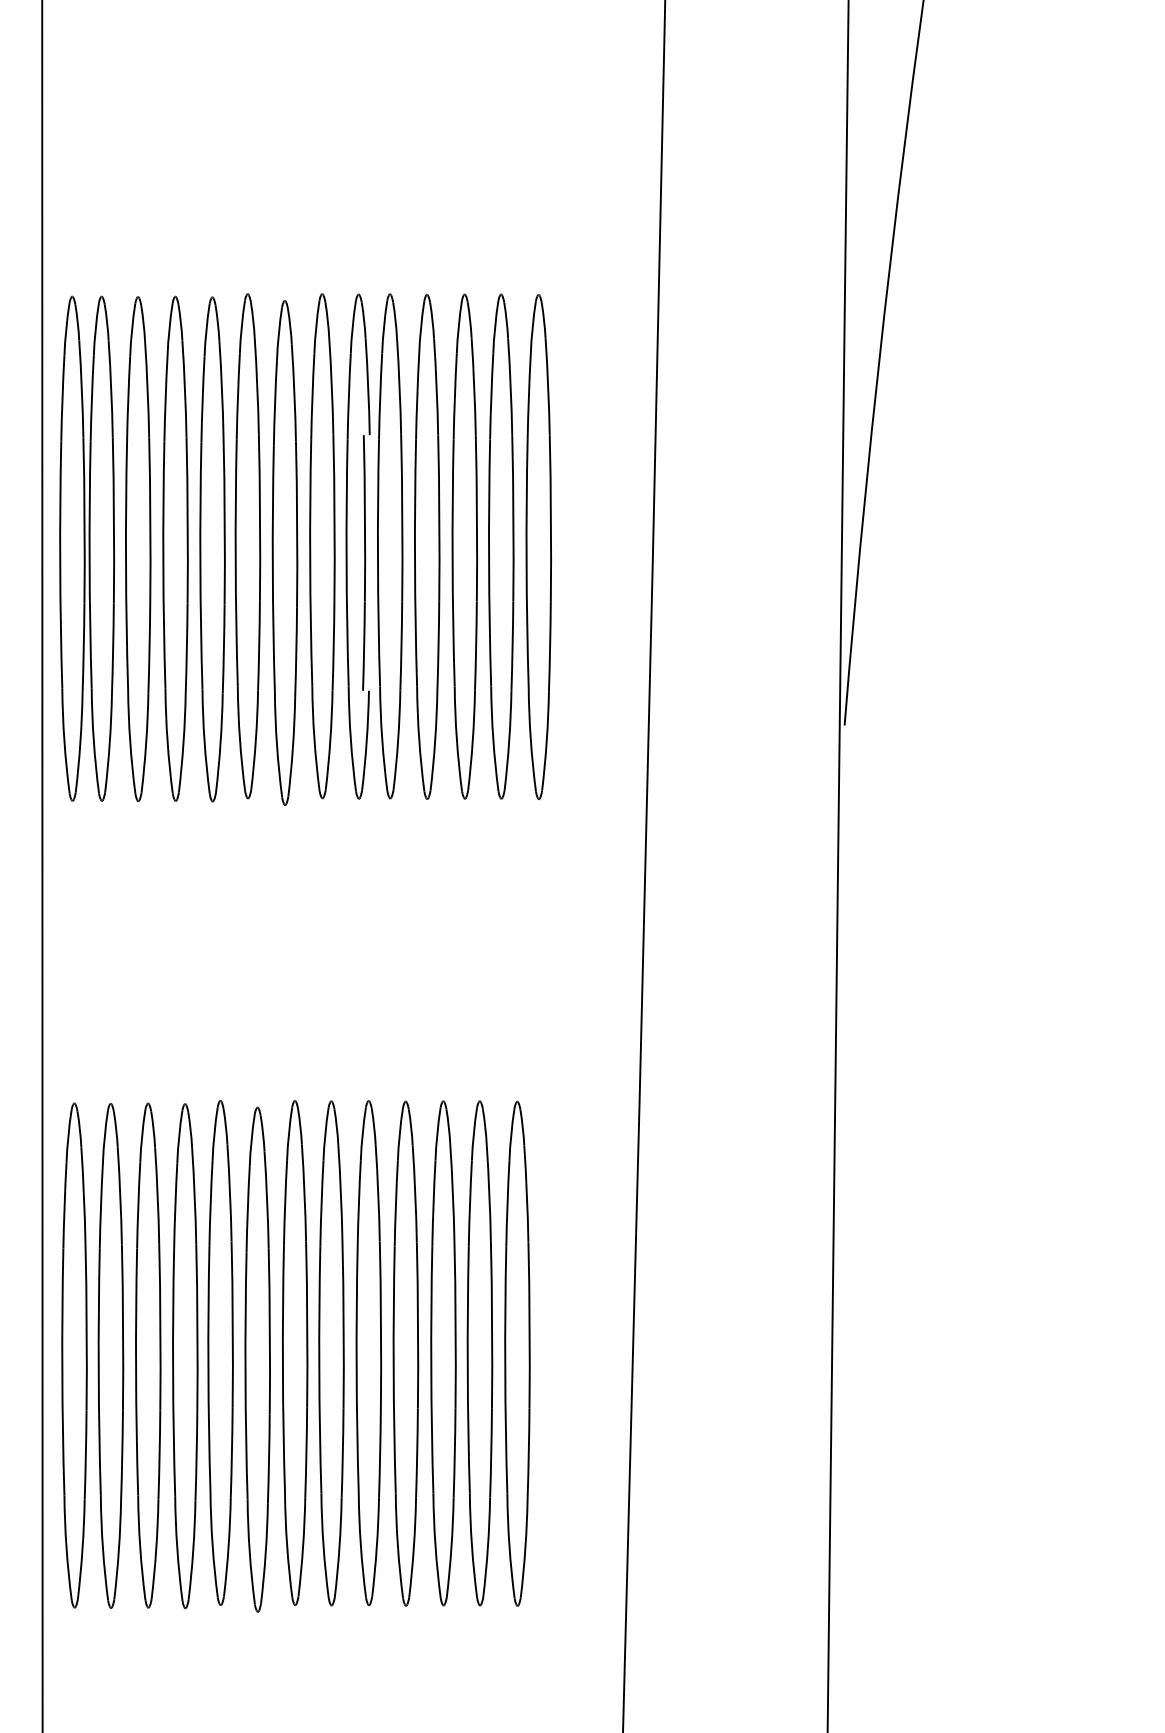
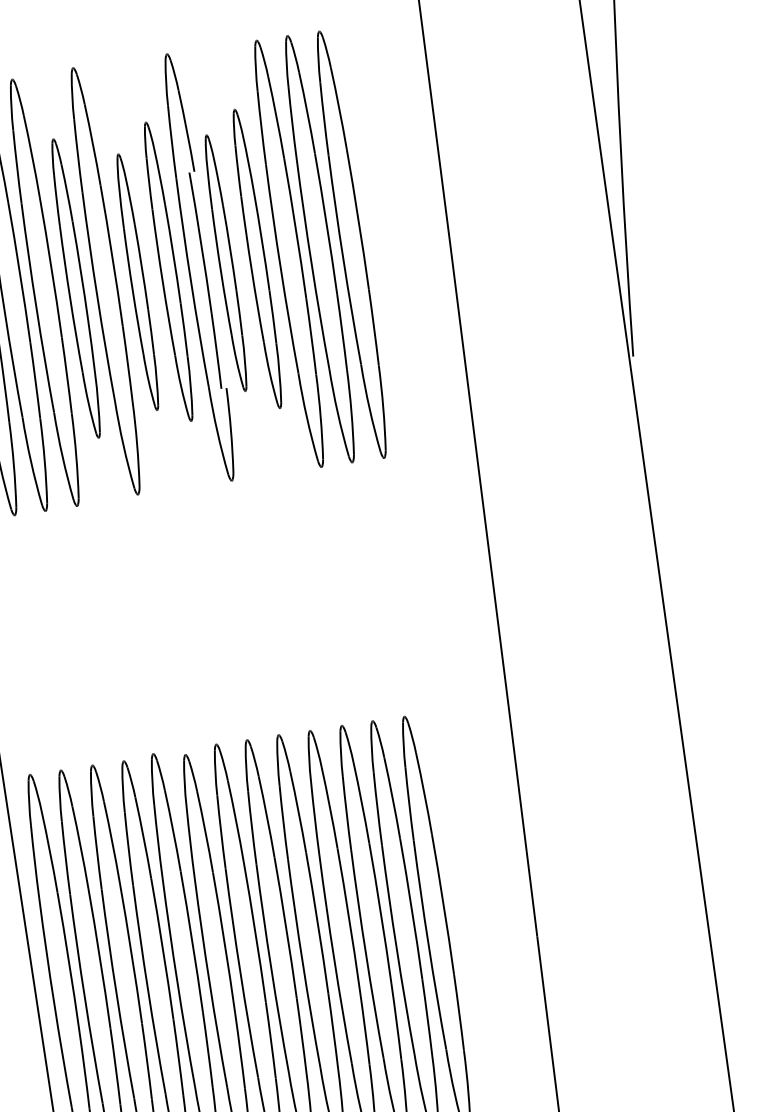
part: (322, 546) -> (168, 272), size x0.7
part: (390, 546) -> (226, 263), size x0.6
part: (427, 546) -> (257, 258), size x0.7
part: (212, 549) -> (76, 288), size x0.7
part: (284, 552) -> (137, 281), size x0.6

